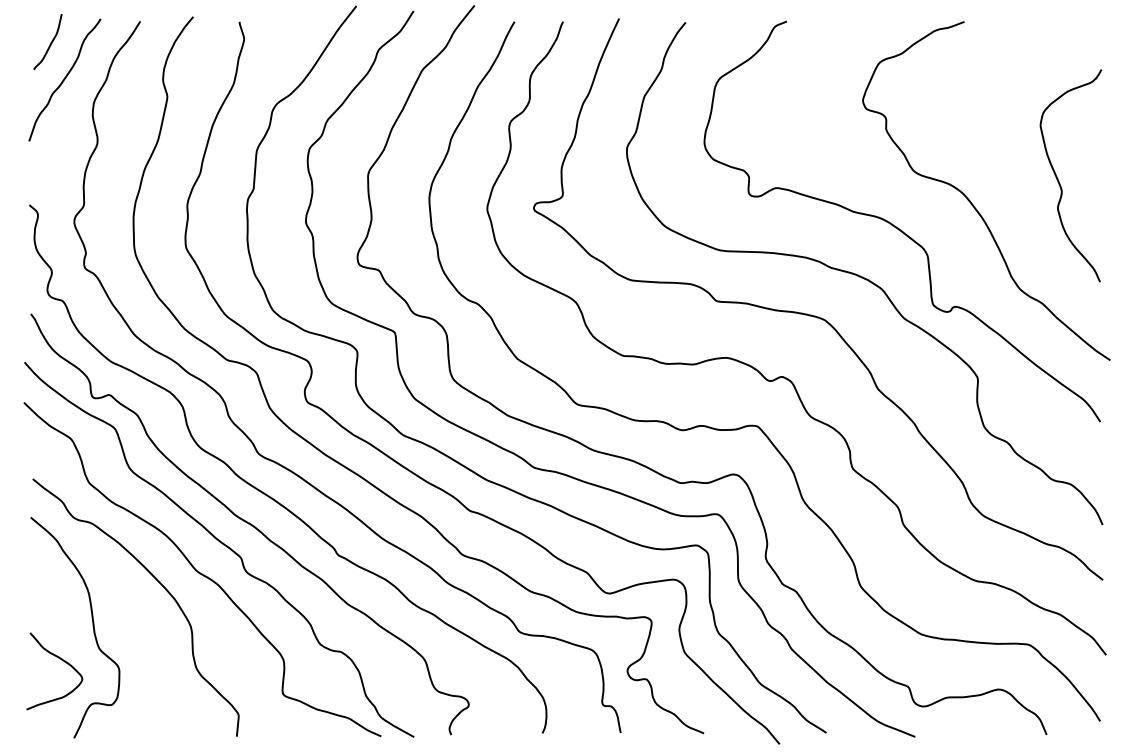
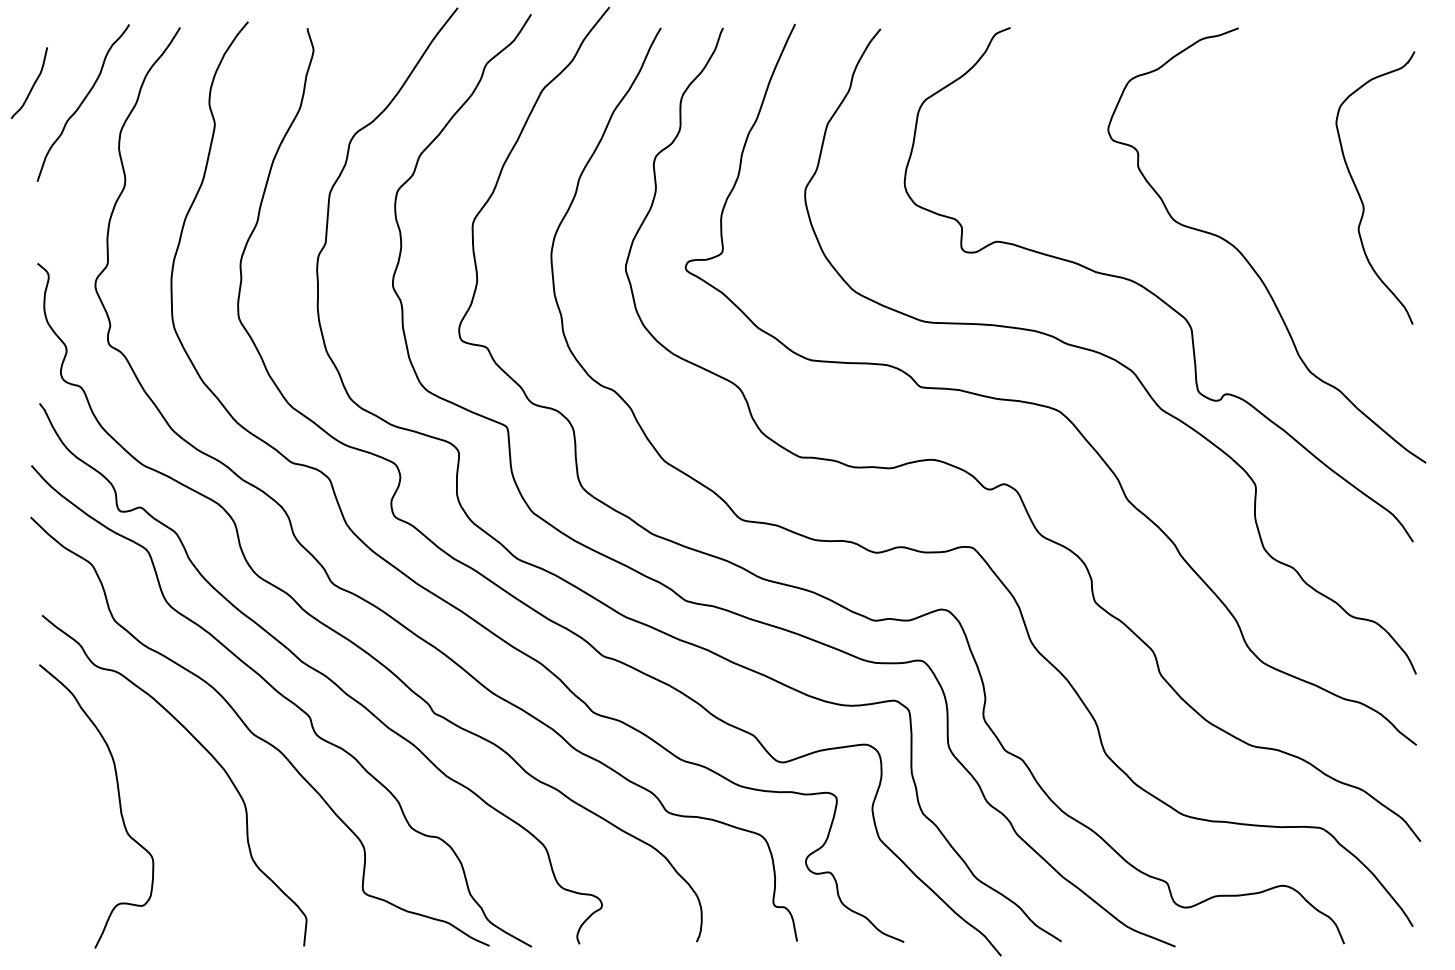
curve: (50, 43) -> (32, 85), moved
part: (1058, 179) -> (1359, 192), moved
curve: (61, 660) -> (79, 848), removed

